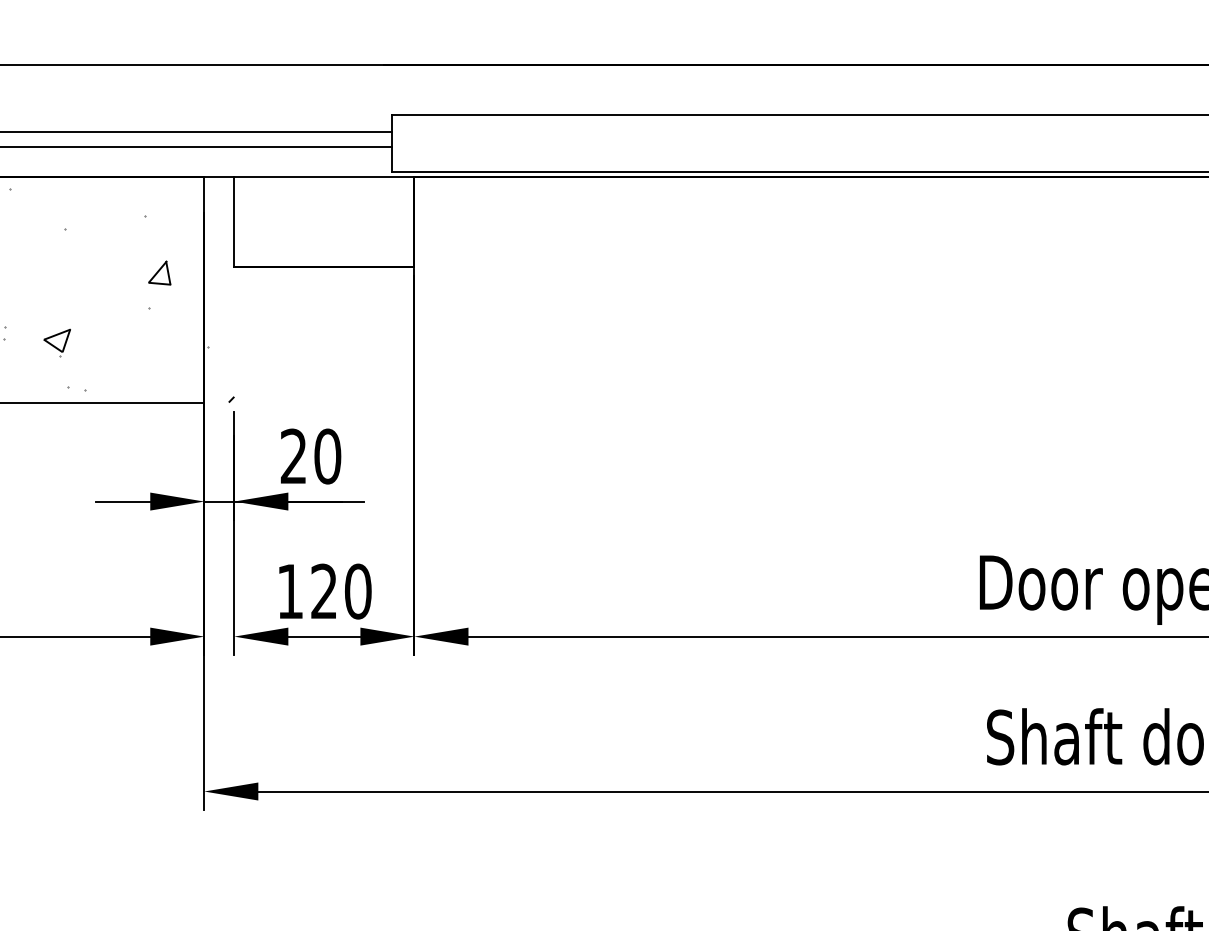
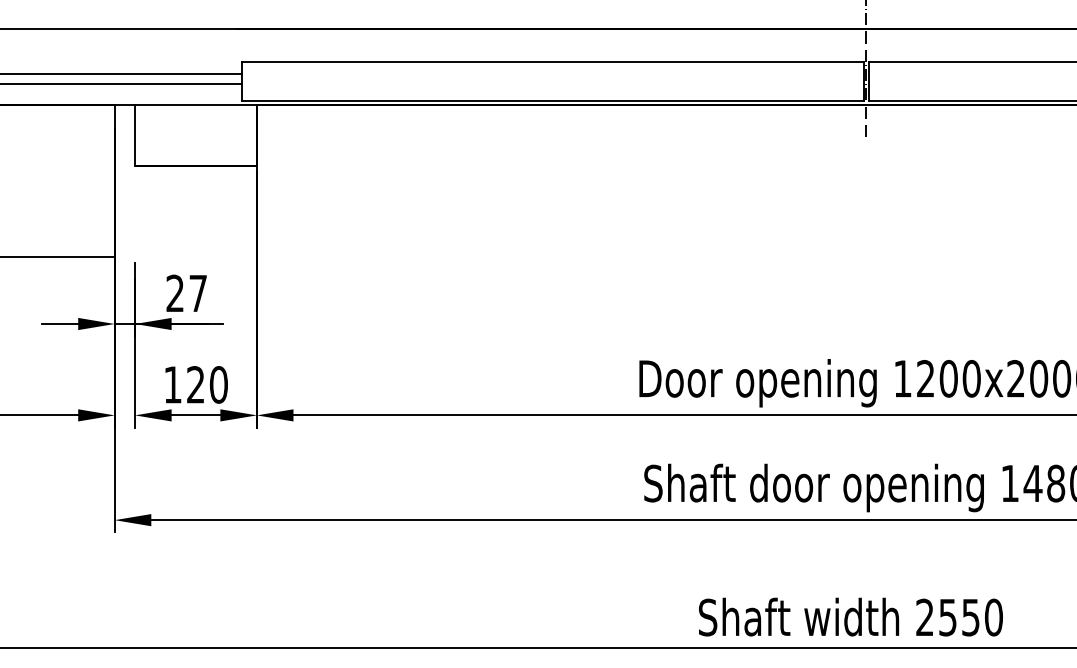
hatch: (138, 308) -> (70, 193), removed
text: (328, 456) -> (198, 293), 20 -> 27

